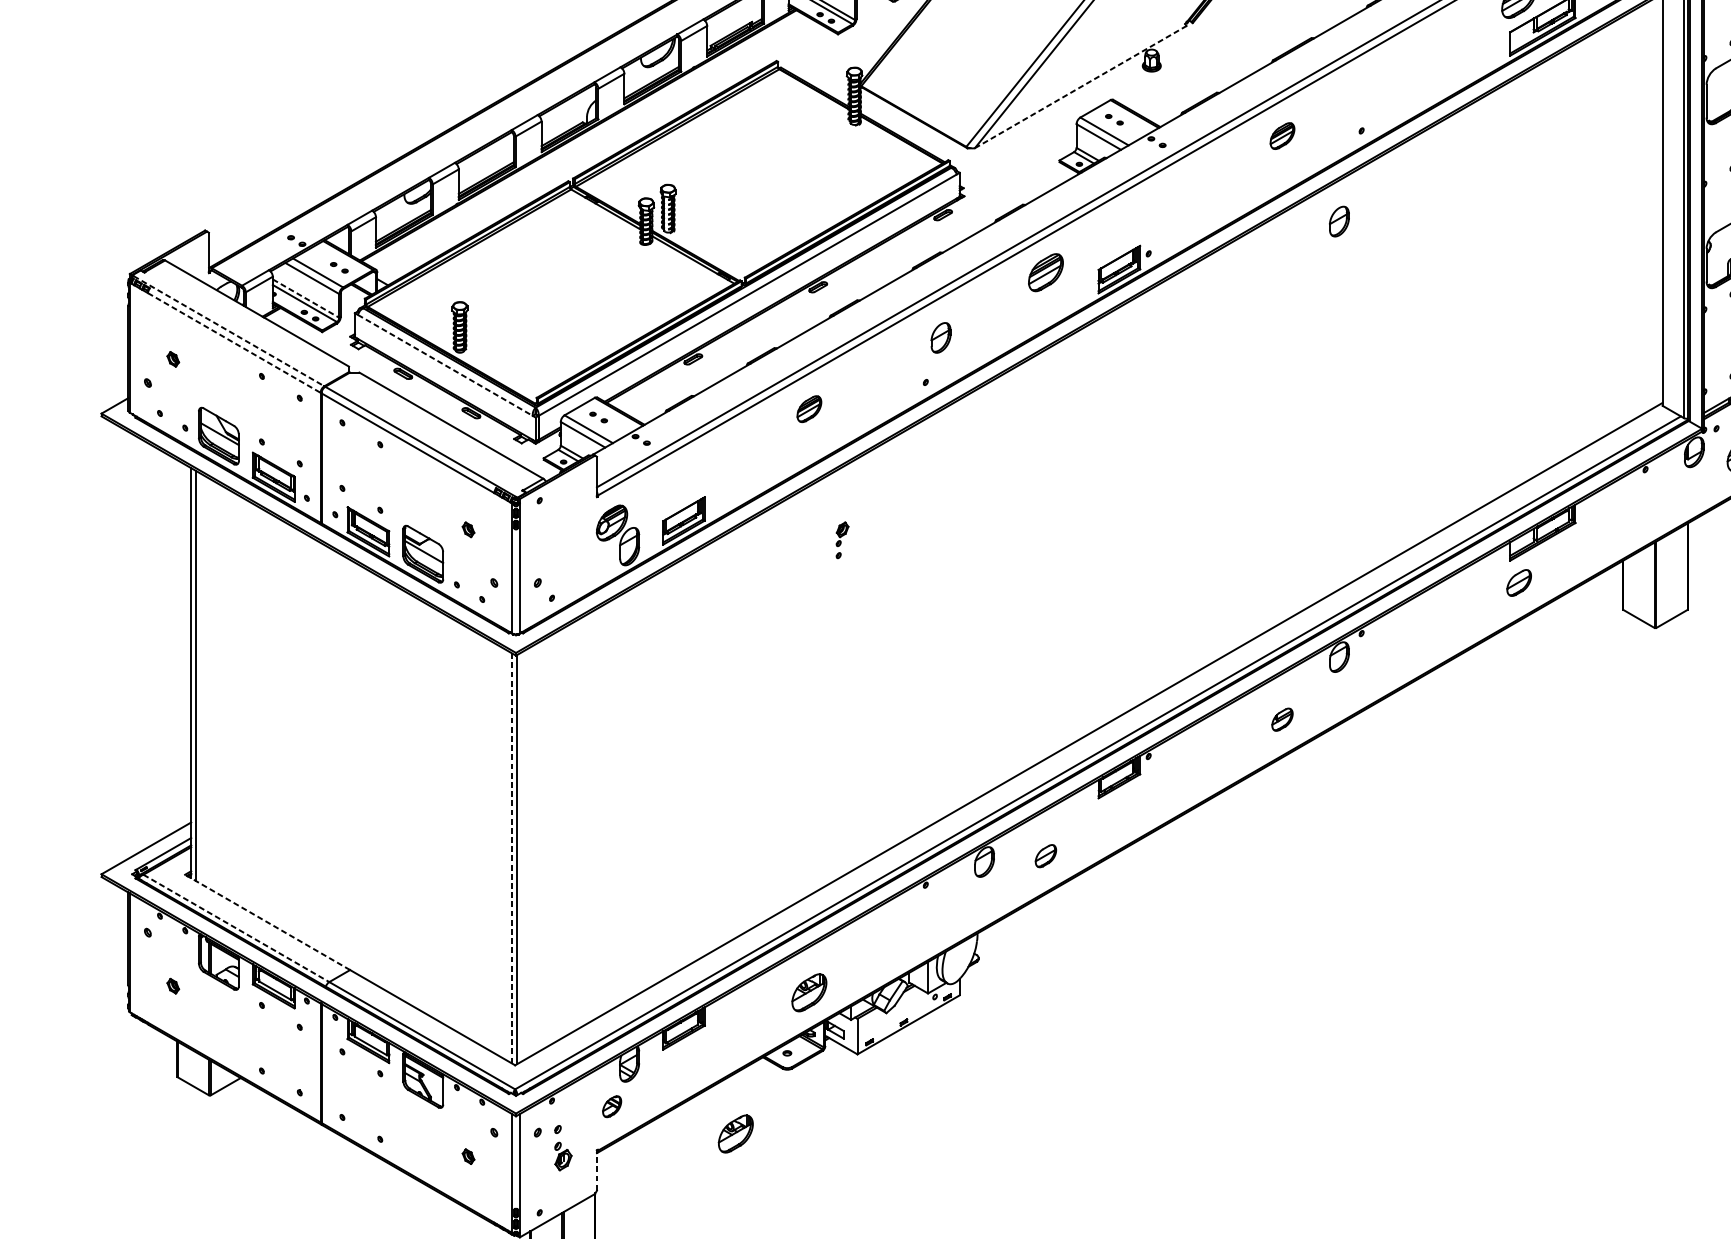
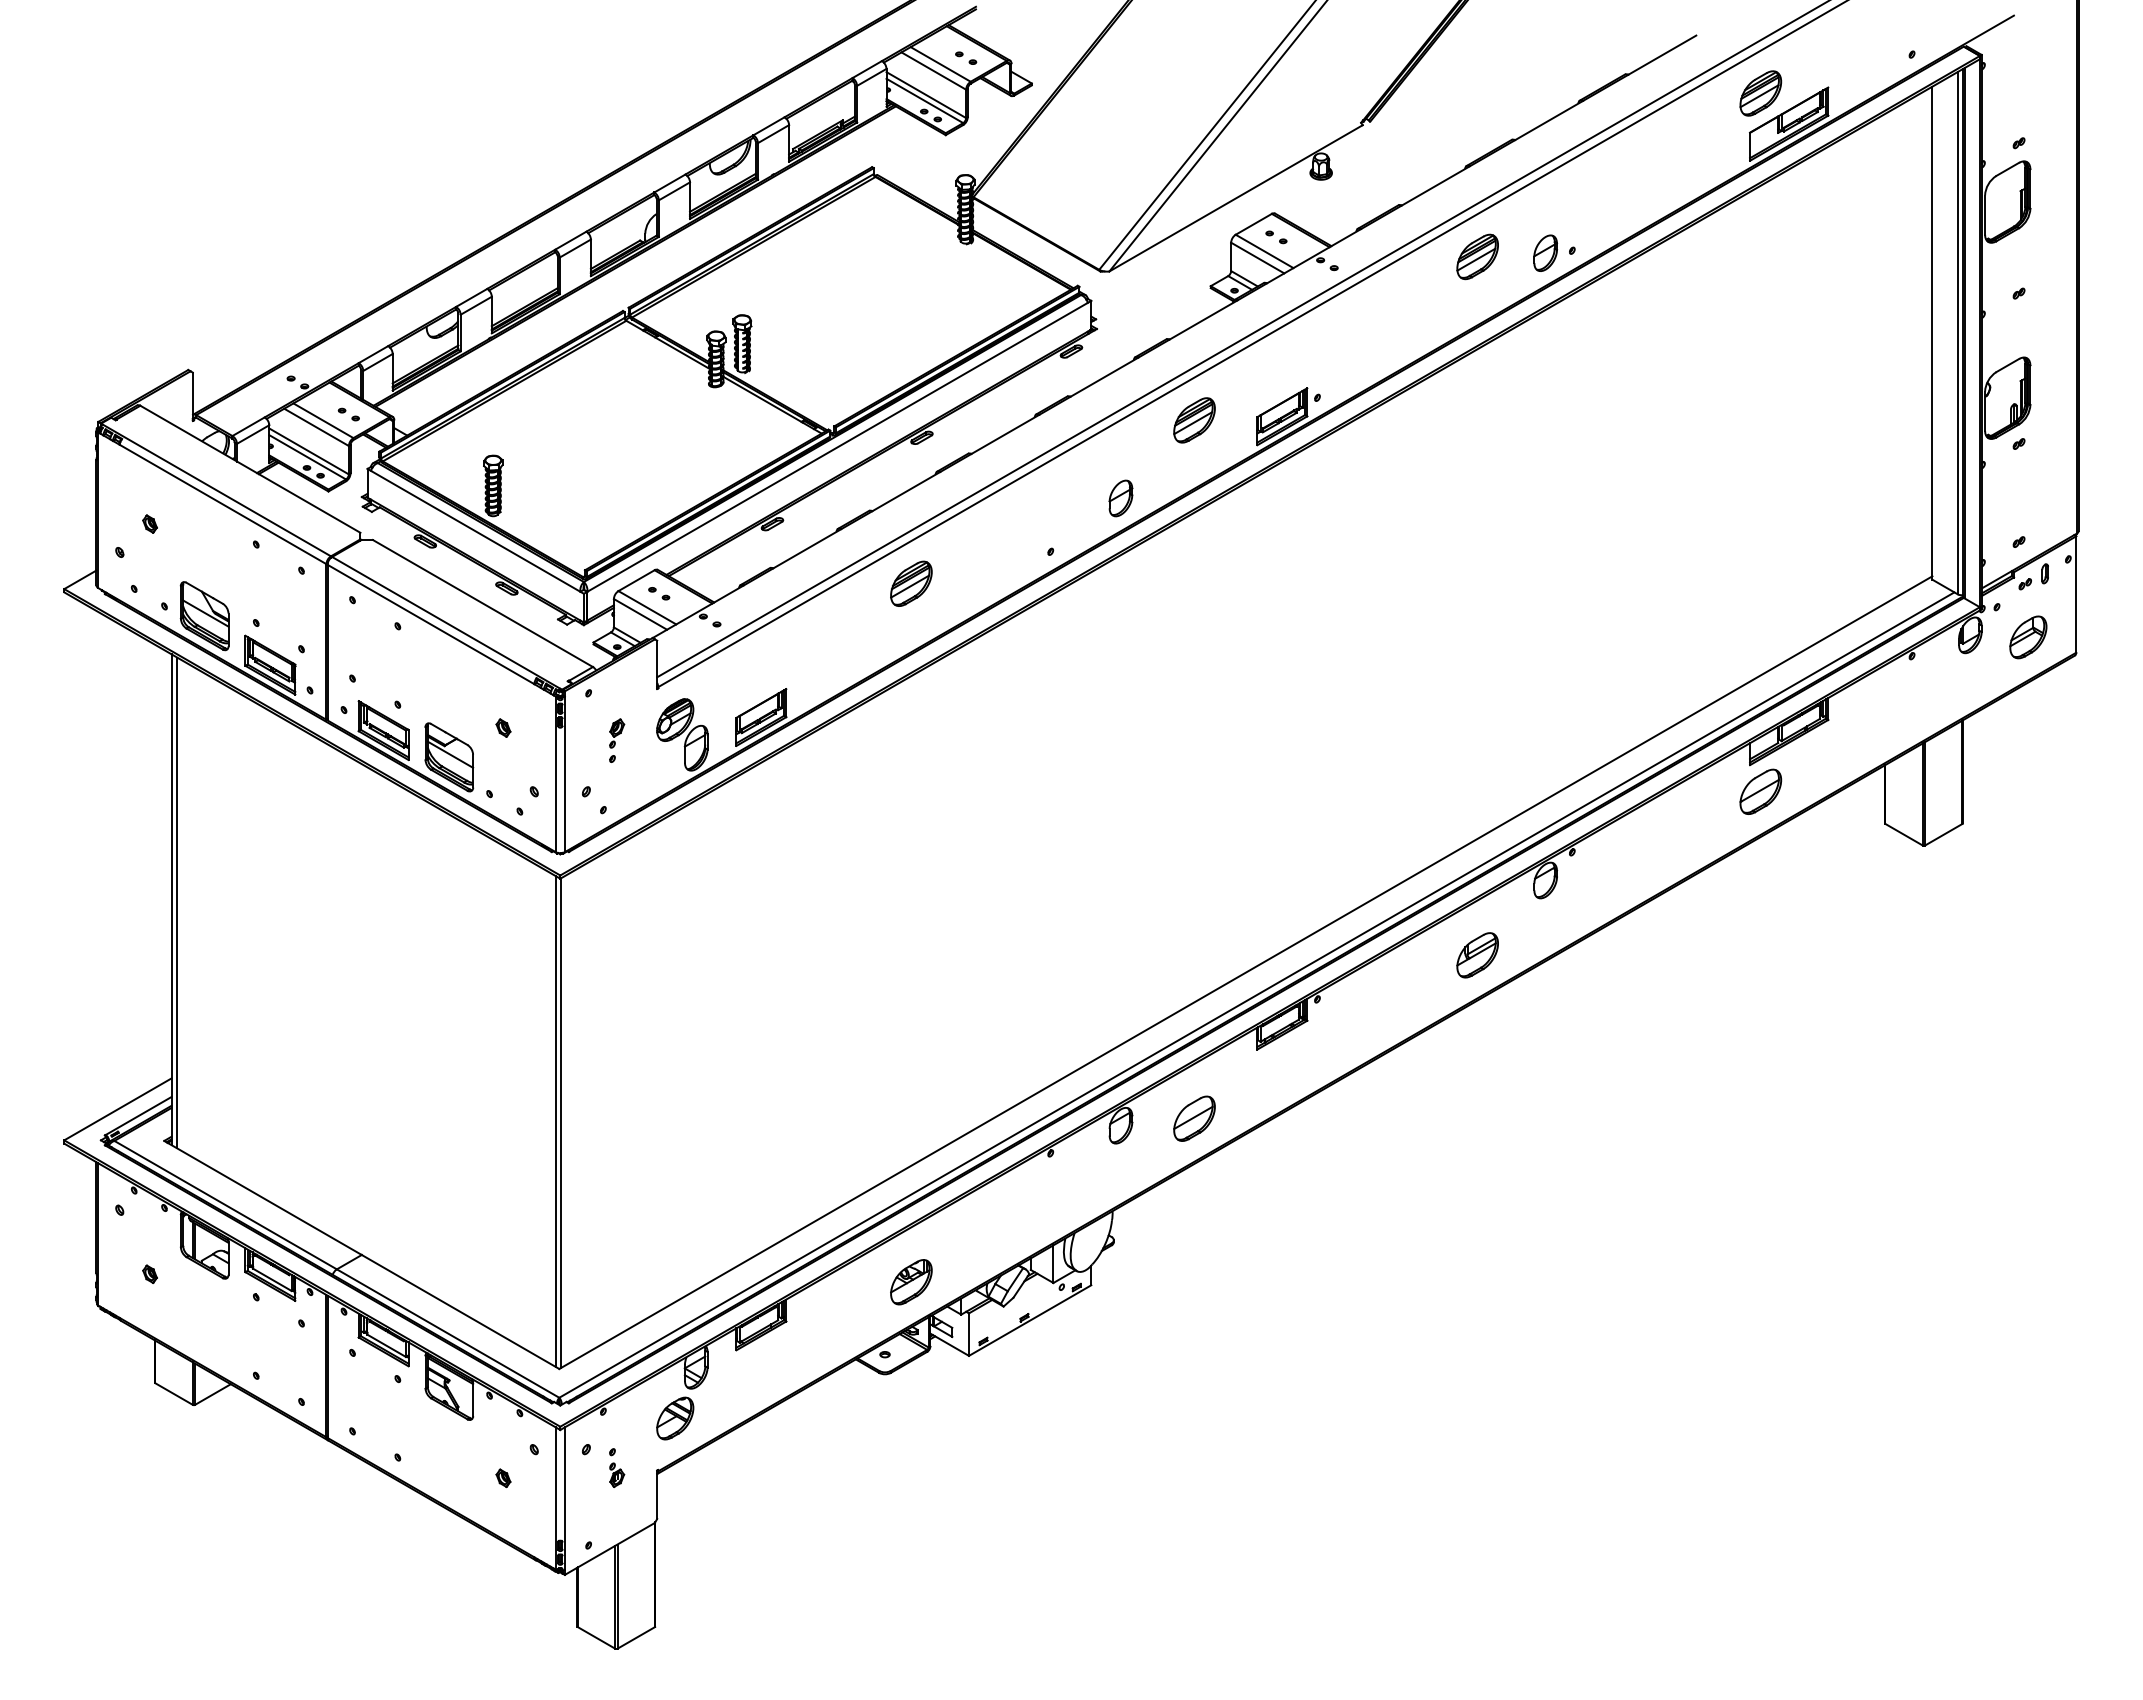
line: (1081, 87) -> (1236, 198), dashed -> solid
part: (1282, 135) -> (1477, 256), size x1.43
part: (1339, 220) -> (1545, 252), moved
line: (306, 298) -> (309, 451), dashed -> solid
line: (228, 331) -> (216, 490), dashed -> solid
part: (940, 337) -> (1120, 498), moved
line: (234, 342) -> (223, 504), dashed -> solid
line: (445, 365) -> (475, 531), dashed -> solid
part: (809, 408) -> (911, 583), size x1.43
part: (842, 540) -> (617, 740), moved
part: (1518, 582) -> (1760, 791), size x1.43
part: (1282, 719) -> (1477, 955), size x1.67
part: (1045, 856) -> (1194, 1118), size x1.67
line: (511, 857) -> (555, 1120), dashed -> solid
line: (267, 922) -> (262, 1197), dashed -> solid
line: (237, 928) -> (226, 1205), dashed -> solid
part: (612, 1106) -> (675, 1418), size x1.67
part: (735, 1134) -> (823, 1451), removed
part: (563, 1147) -> (617, 1467), size x0.71
line: (597, 1170) -> (657, 1494), dashed -> solid

